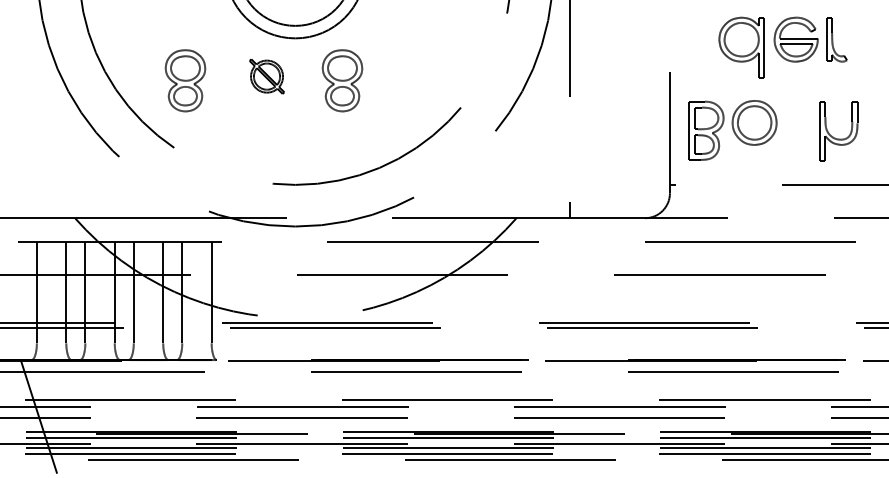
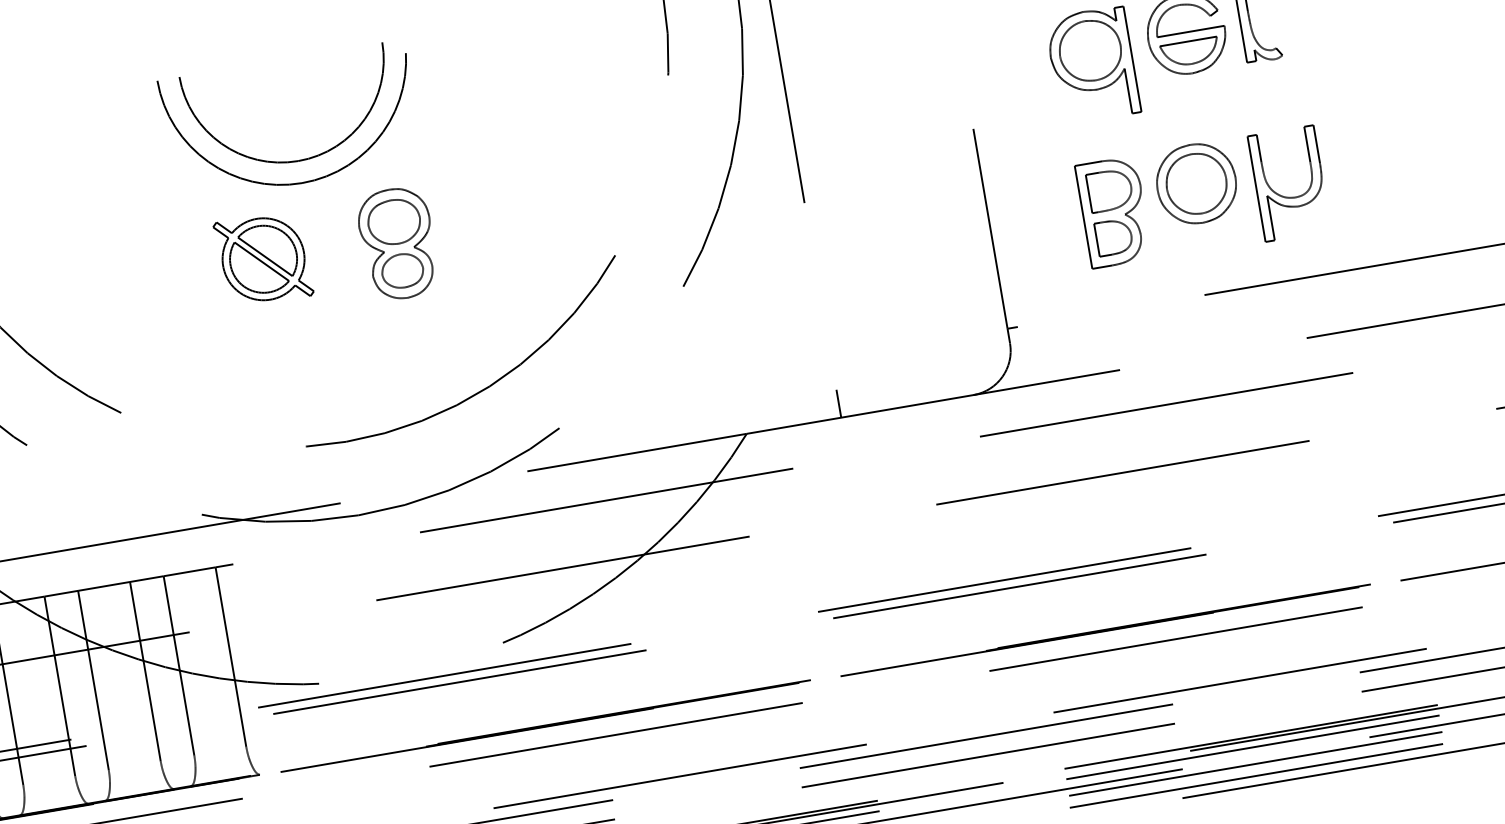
part: (266, 76) -> (262, 259), size x1.43
part: (185, 80) -> (120, 290), removed
part: (732, 130) -> (1159, 203), moved

